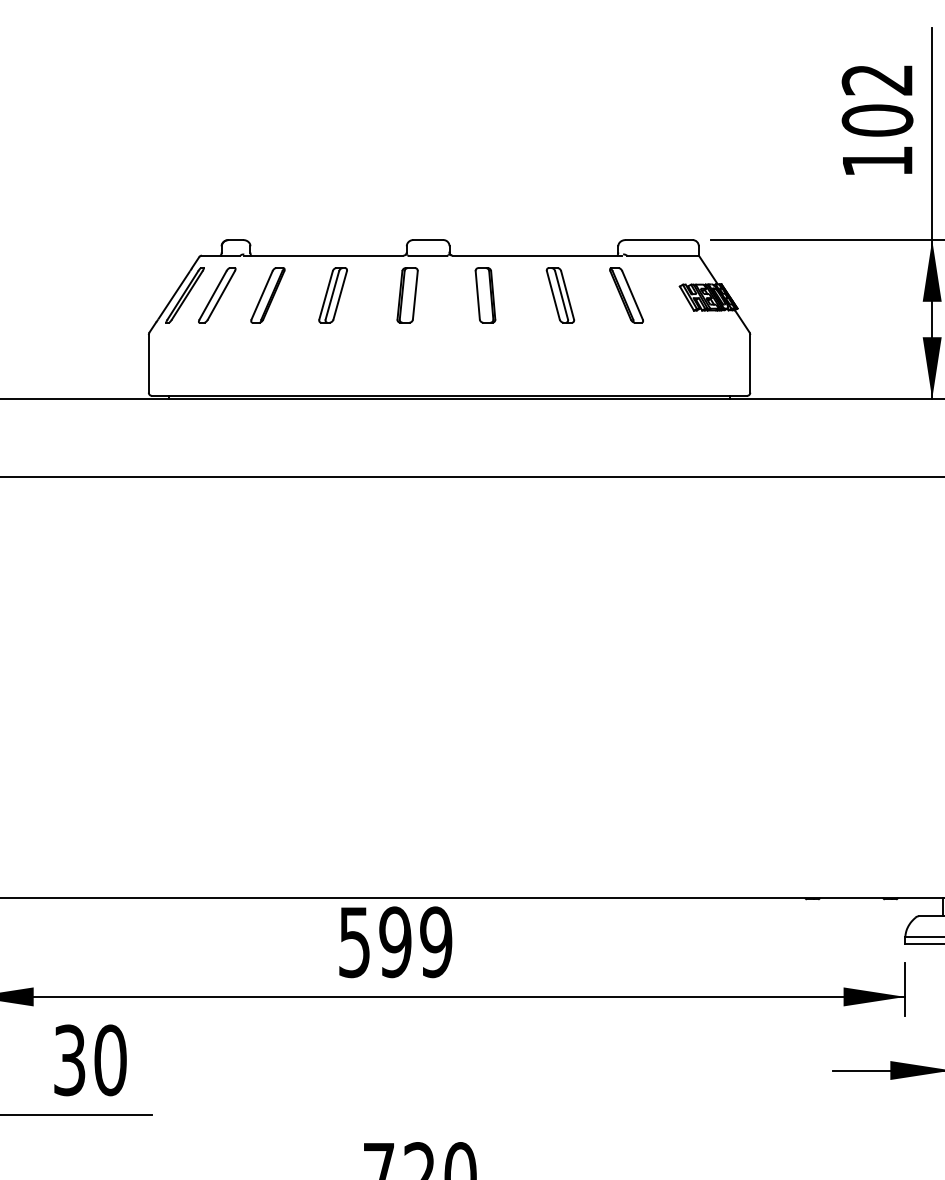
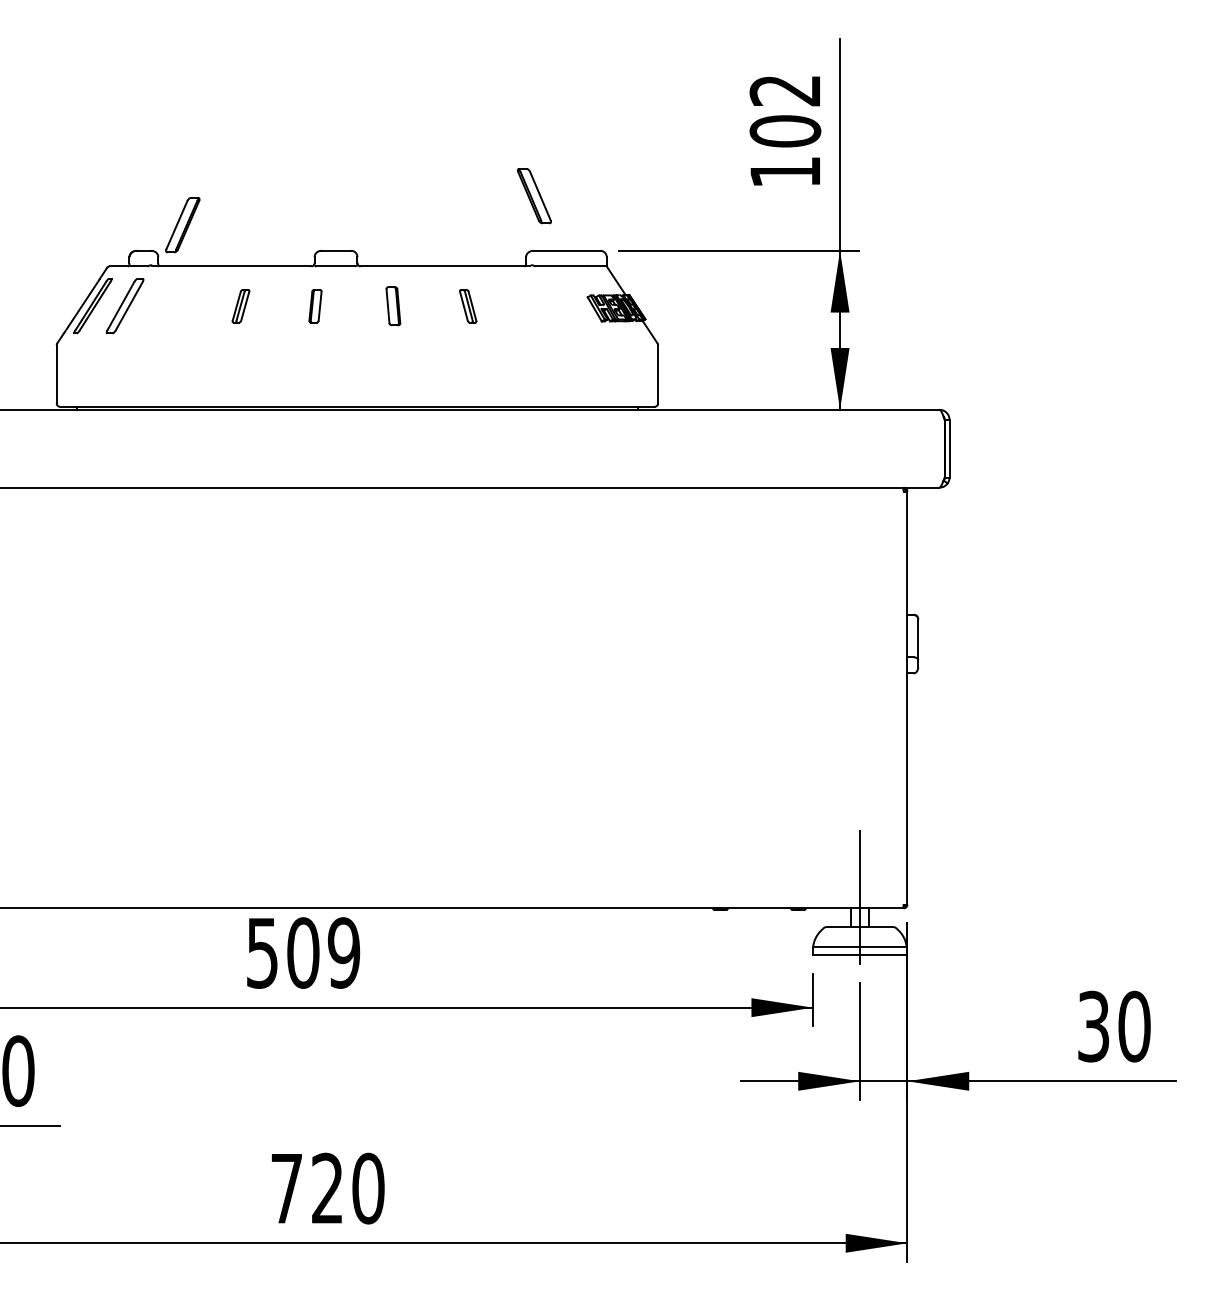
part: (267, 295) -> (182, 225), moved
part: (332, 295) -> (240, 306), size x0.6
part: (407, 295) -> (315, 306), size x0.6
part: (485, 295) -> (393, 306), size x0.7
part: (559, 295) -> (467, 306), size x0.6
part: (626, 295) -> (534, 196), moved
text: (395, 941) -> (303, 952), 599 -> 509

